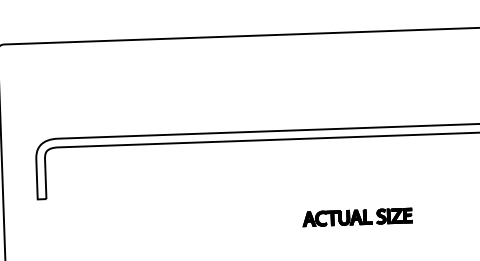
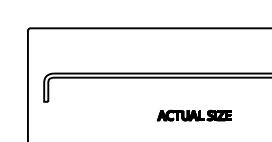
part: (357, 217) -> (194, 115), size x1.43

